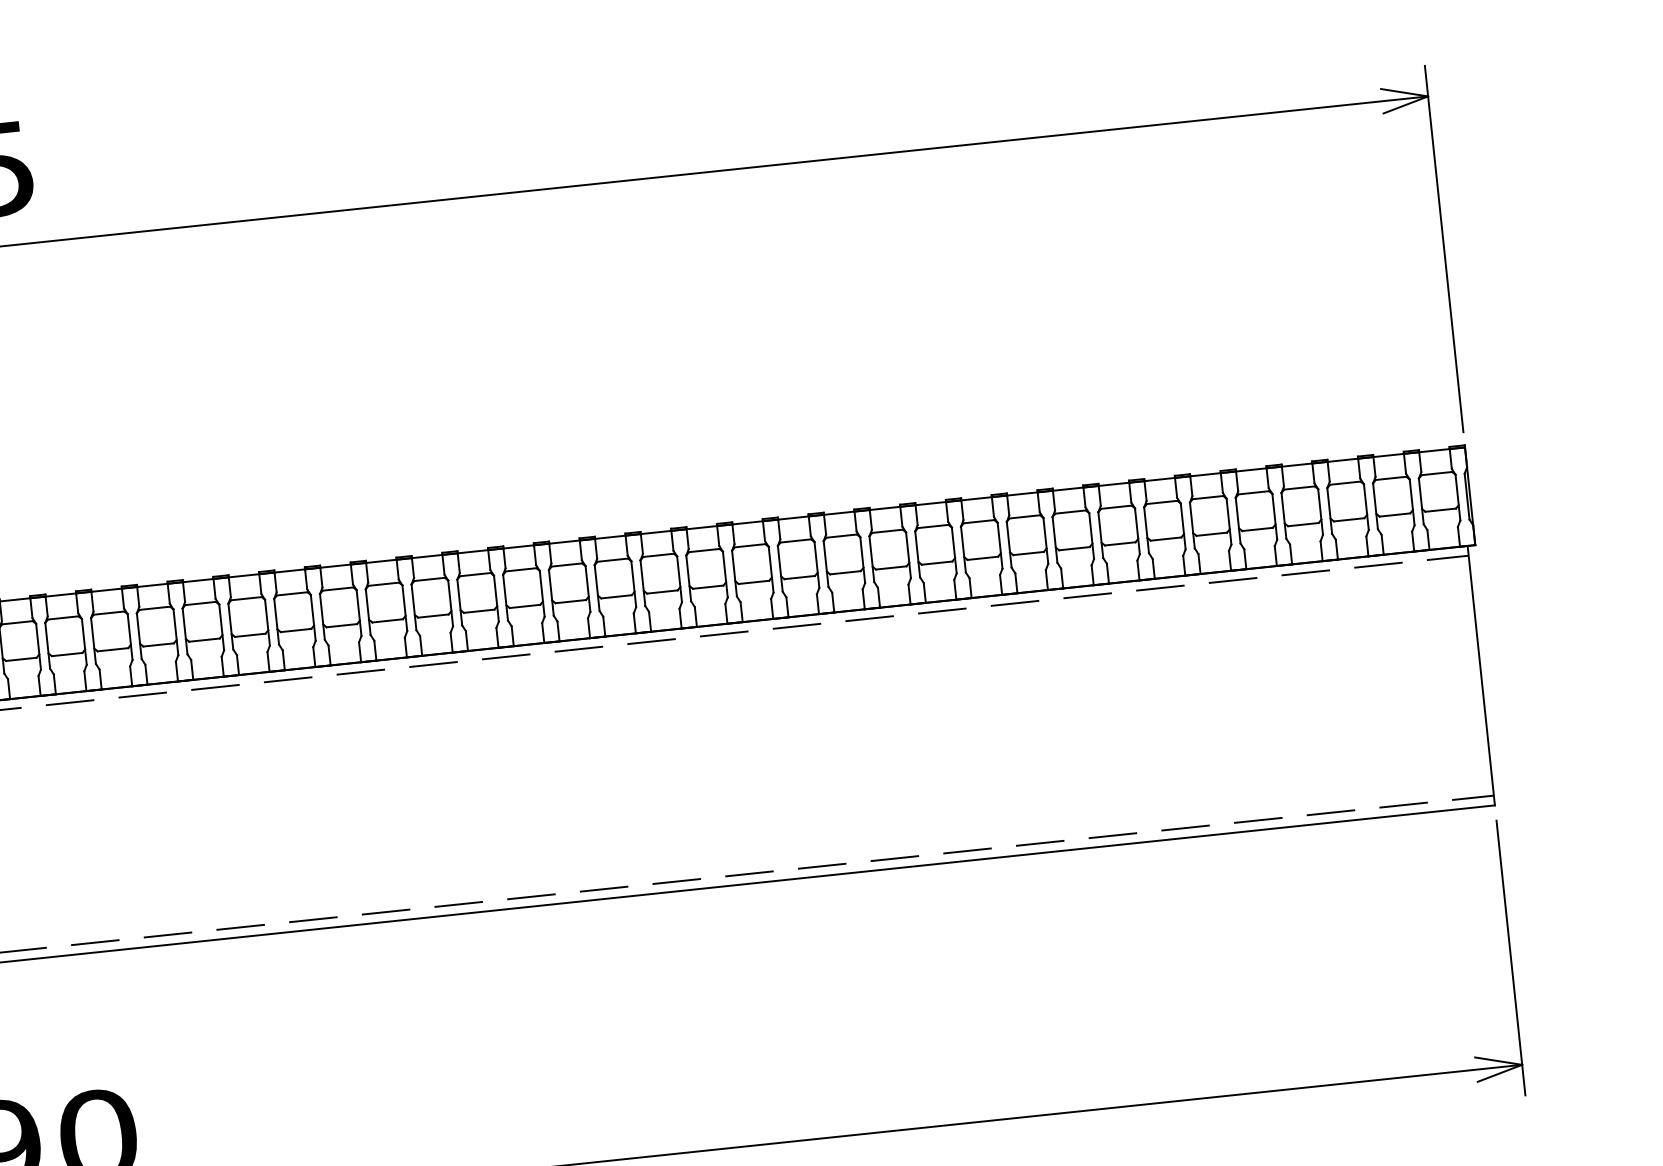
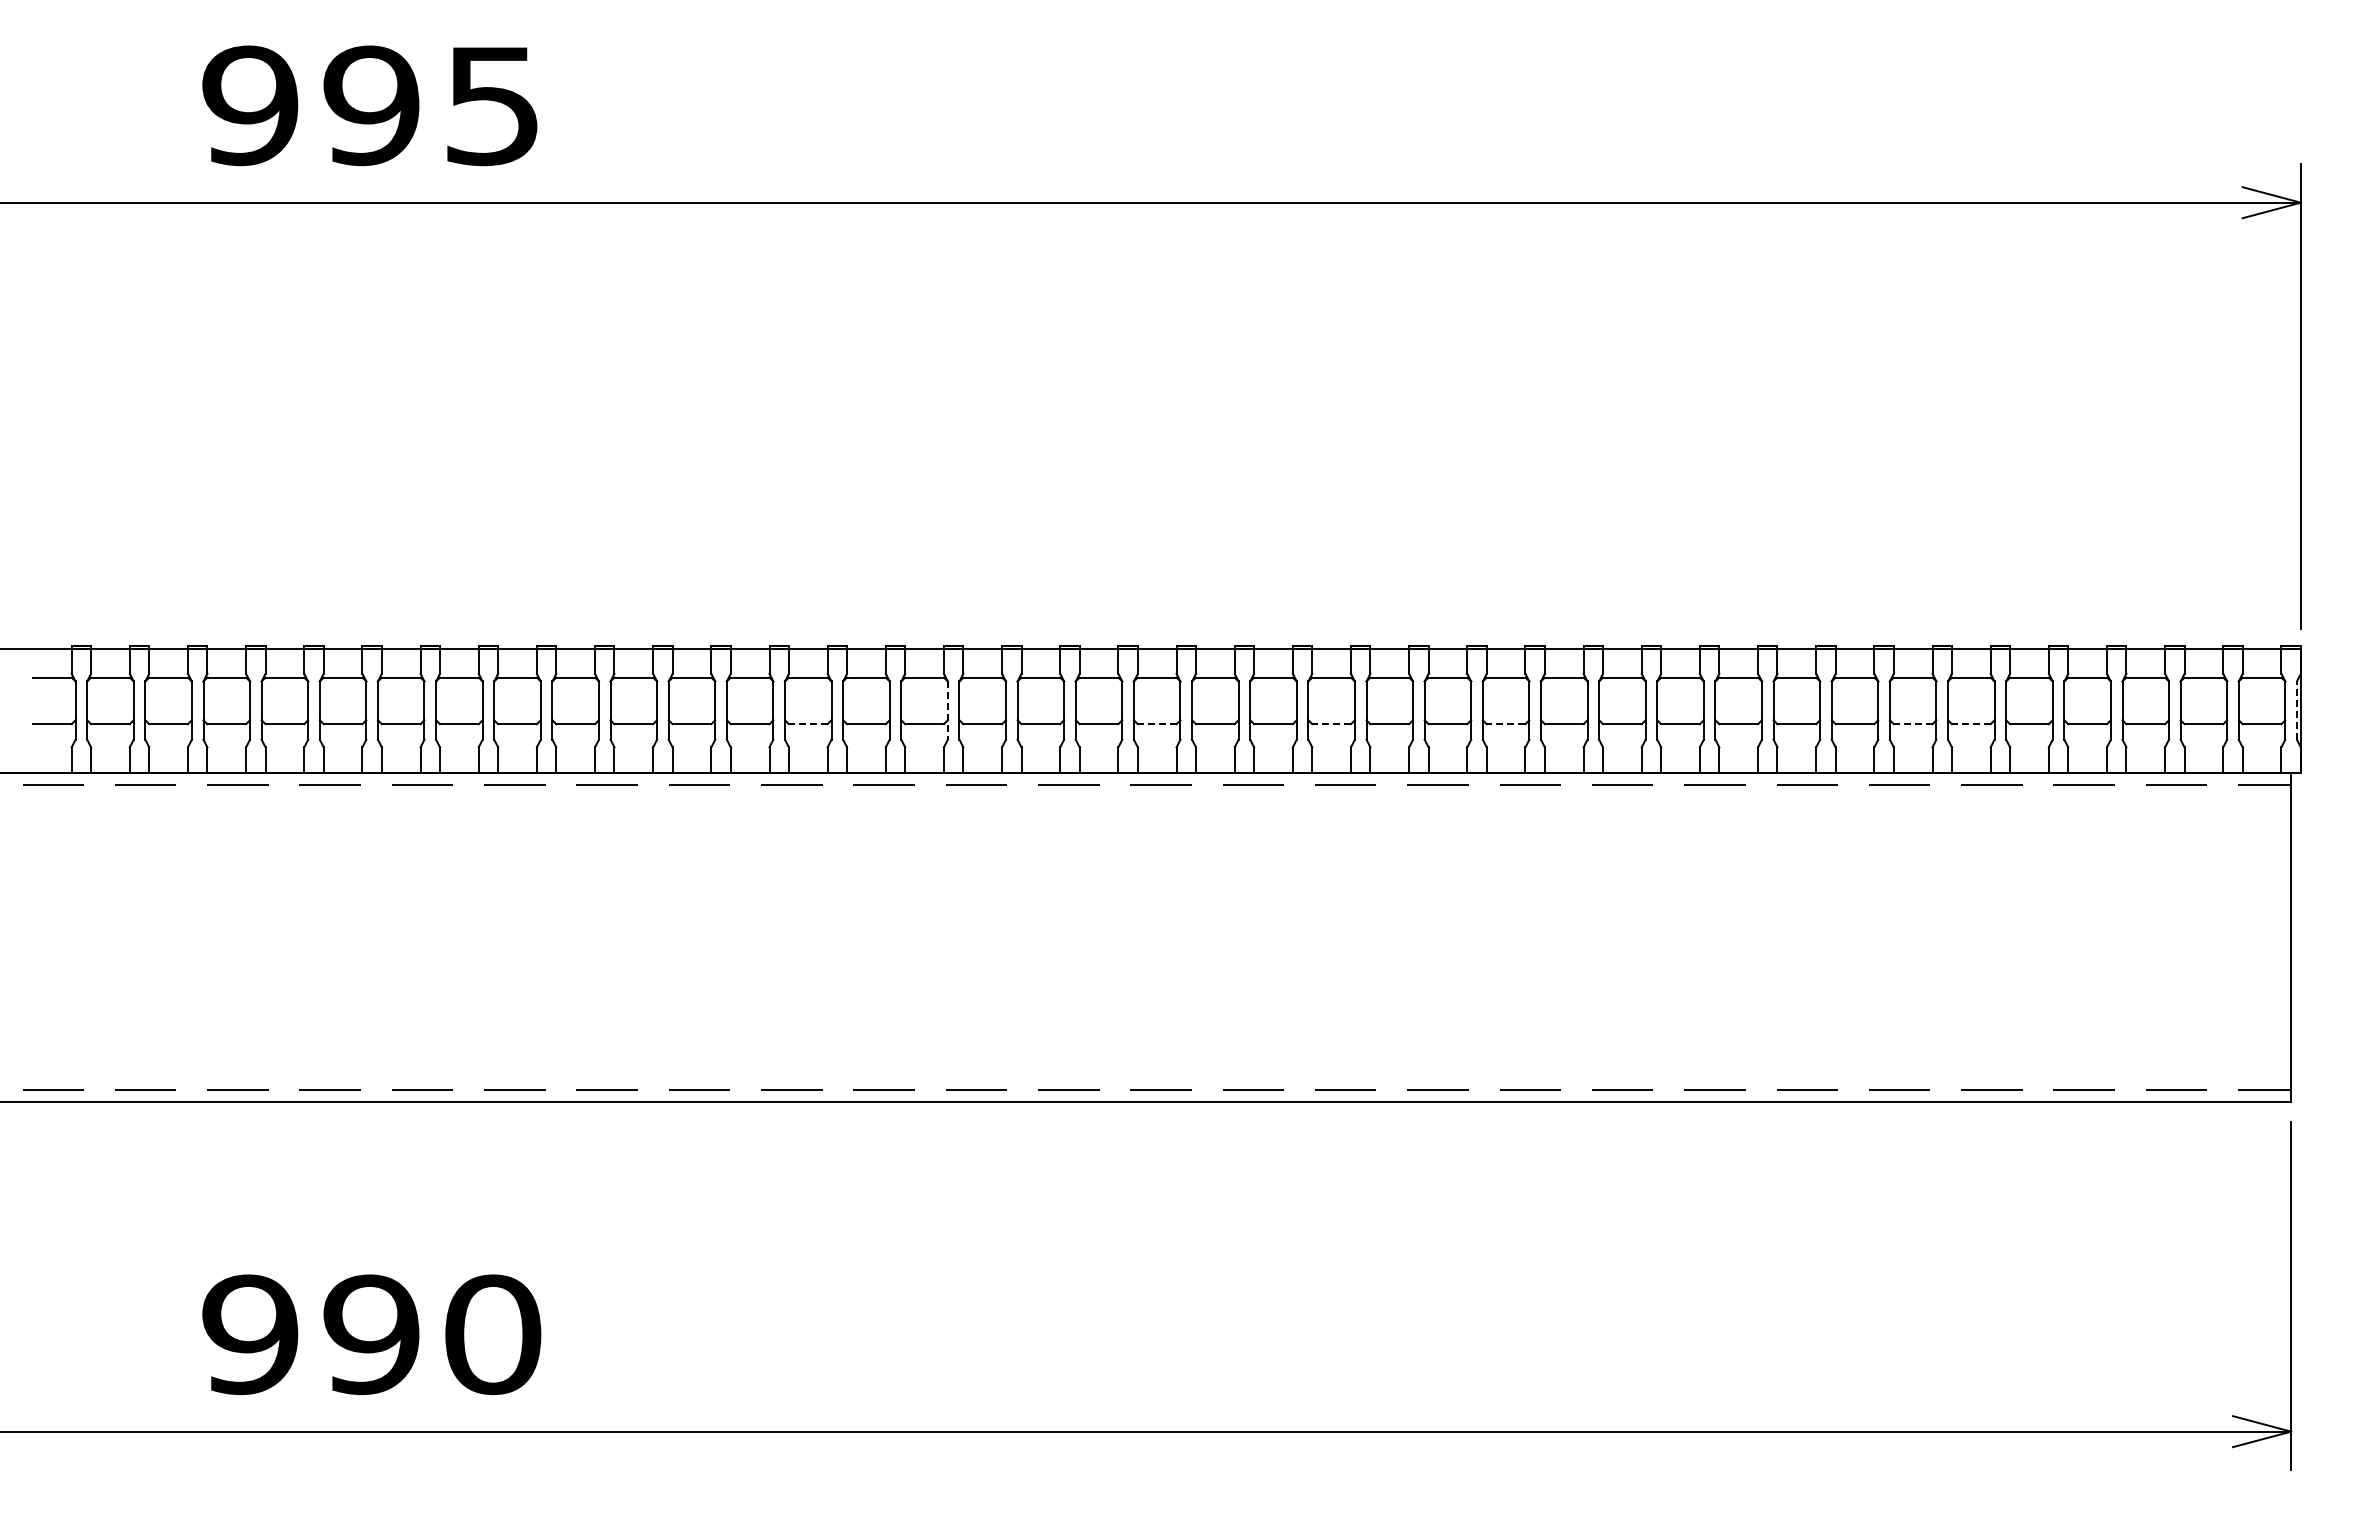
line: (1466, 496) -> (2296, 710), solid -> dashed
line: (1211, 534) -> (1970, 724), solid -> dashed
line: (1165, 539) -> (1912, 724), solid -> dashed
line: (845, 573) -> (1505, 724), solid -> dashed
line: (708, 587) -> (1331, 724), solid -> dashed
line: (570, 601) -> (1156, 724), solid -> dashed
line: (404, 609) -> (947, 711), solid -> dashed
line: (295, 630) -> (807, 724), solid -> dashed

